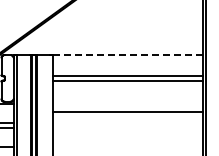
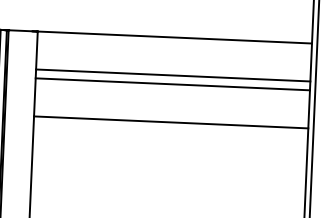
line: (128, 55) -> (175, 38), dashed -> solid
line: (127, 111) -> (170, 121), moved

